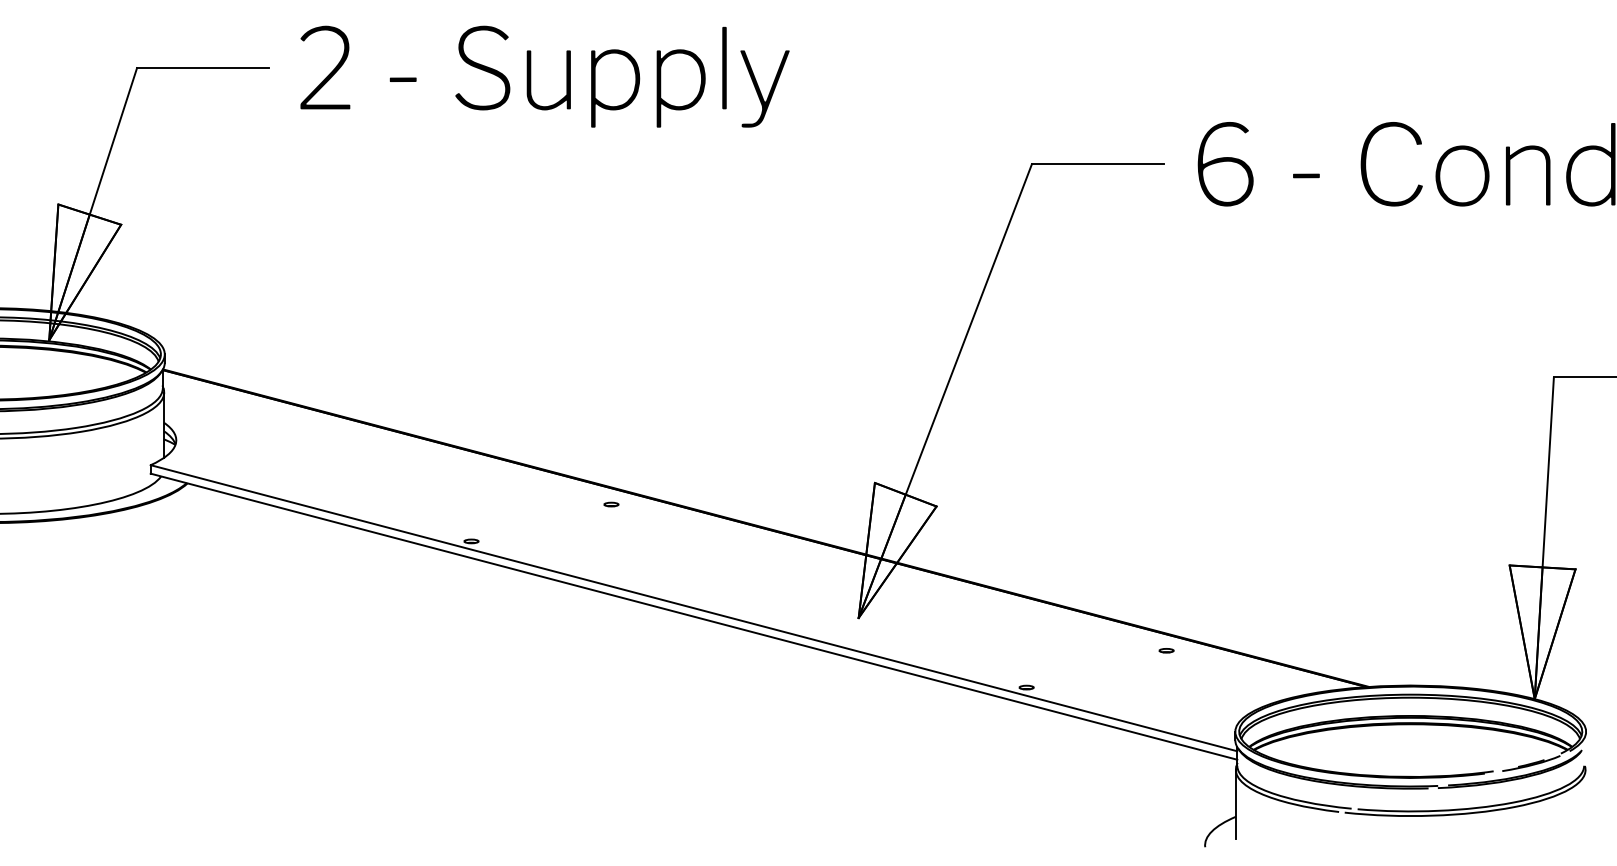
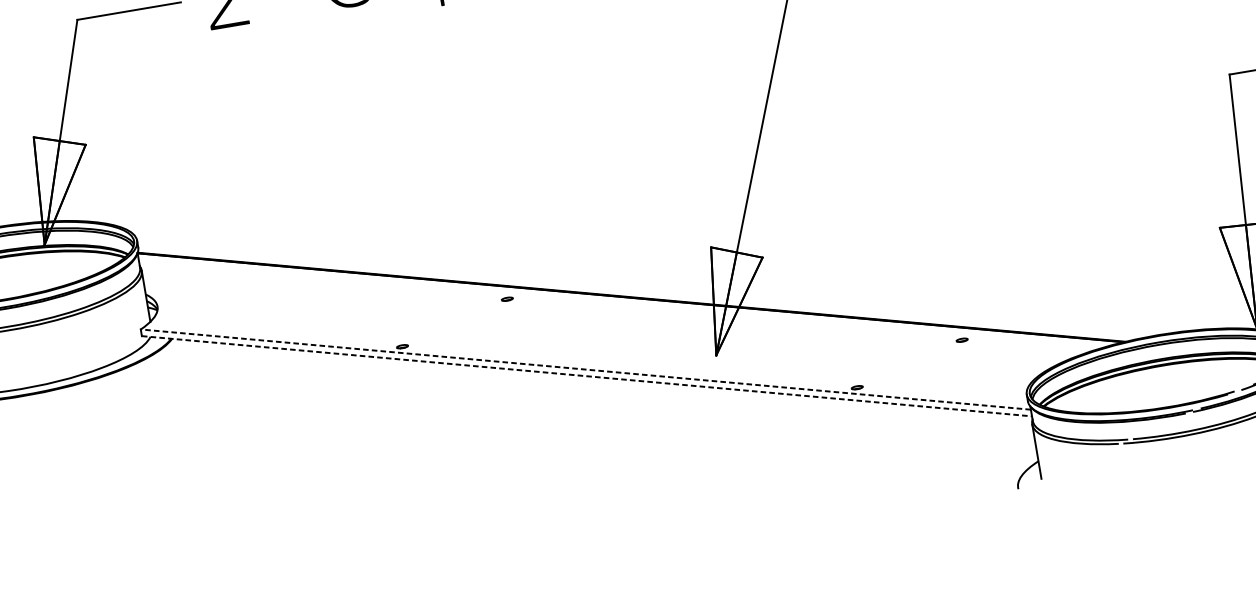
line: (694, 608) -> (586, 369), solid -> dashed
line: (694, 616) -> (587, 376), solid -> dashed

